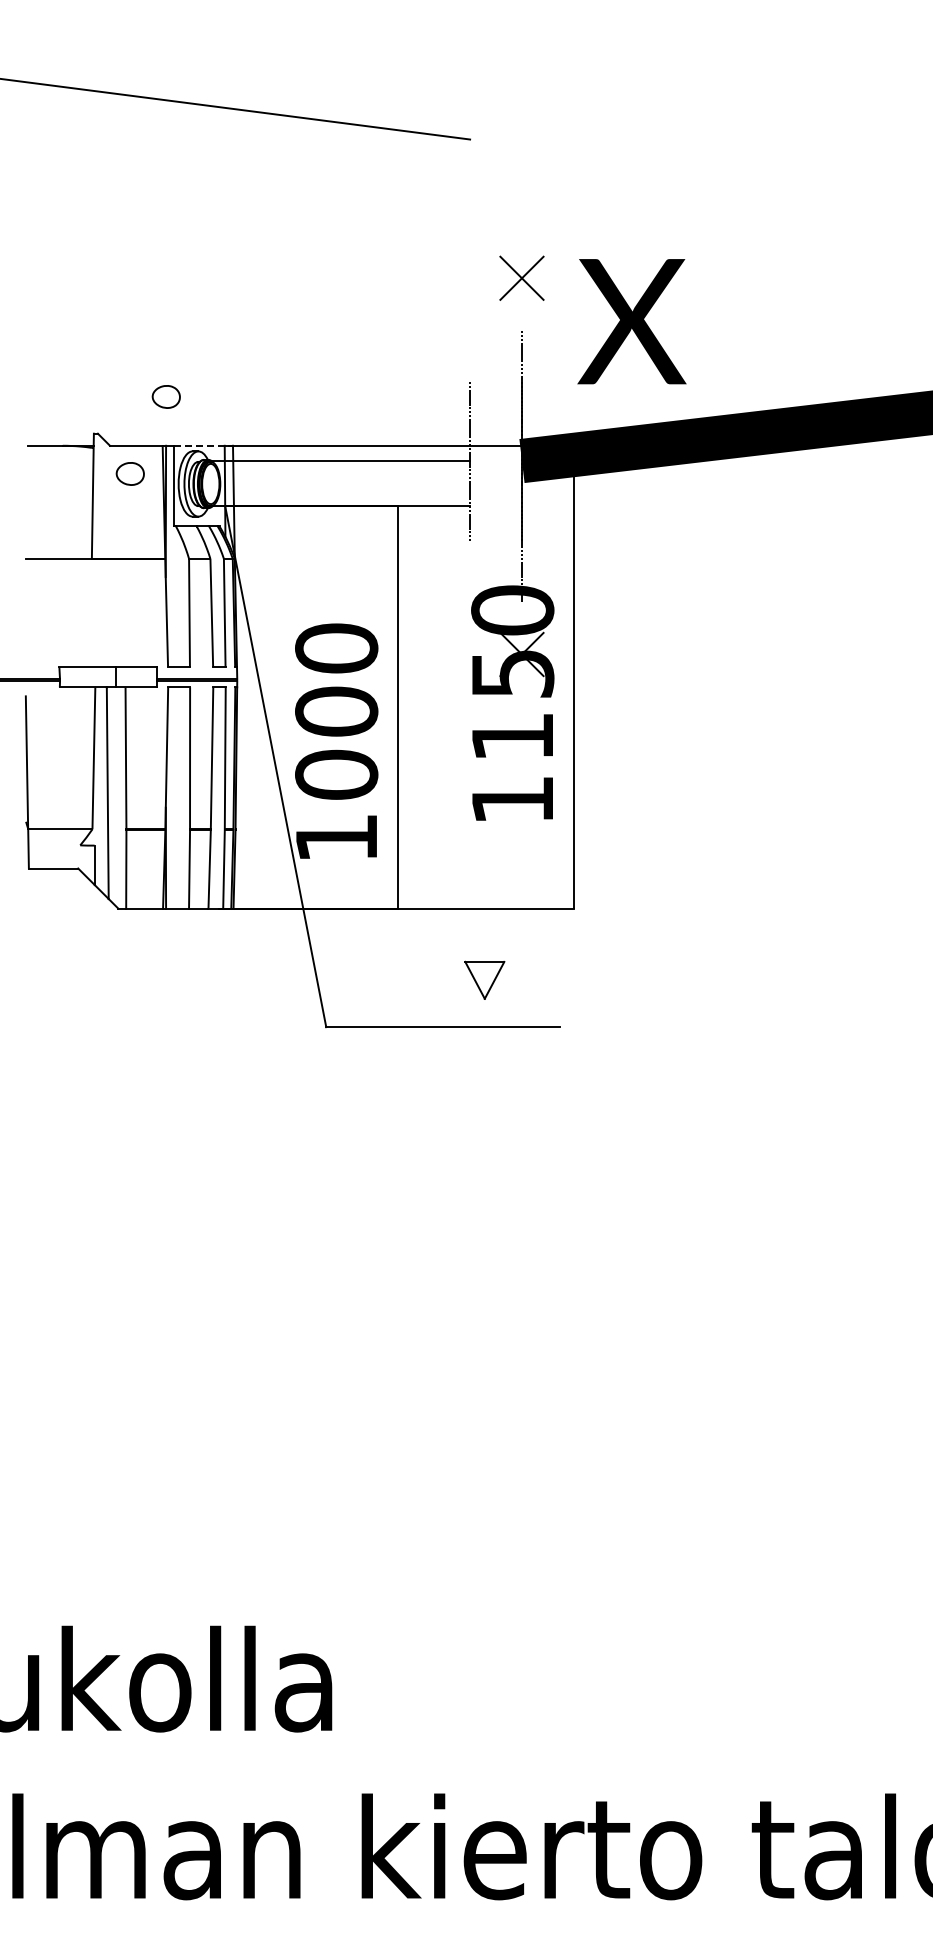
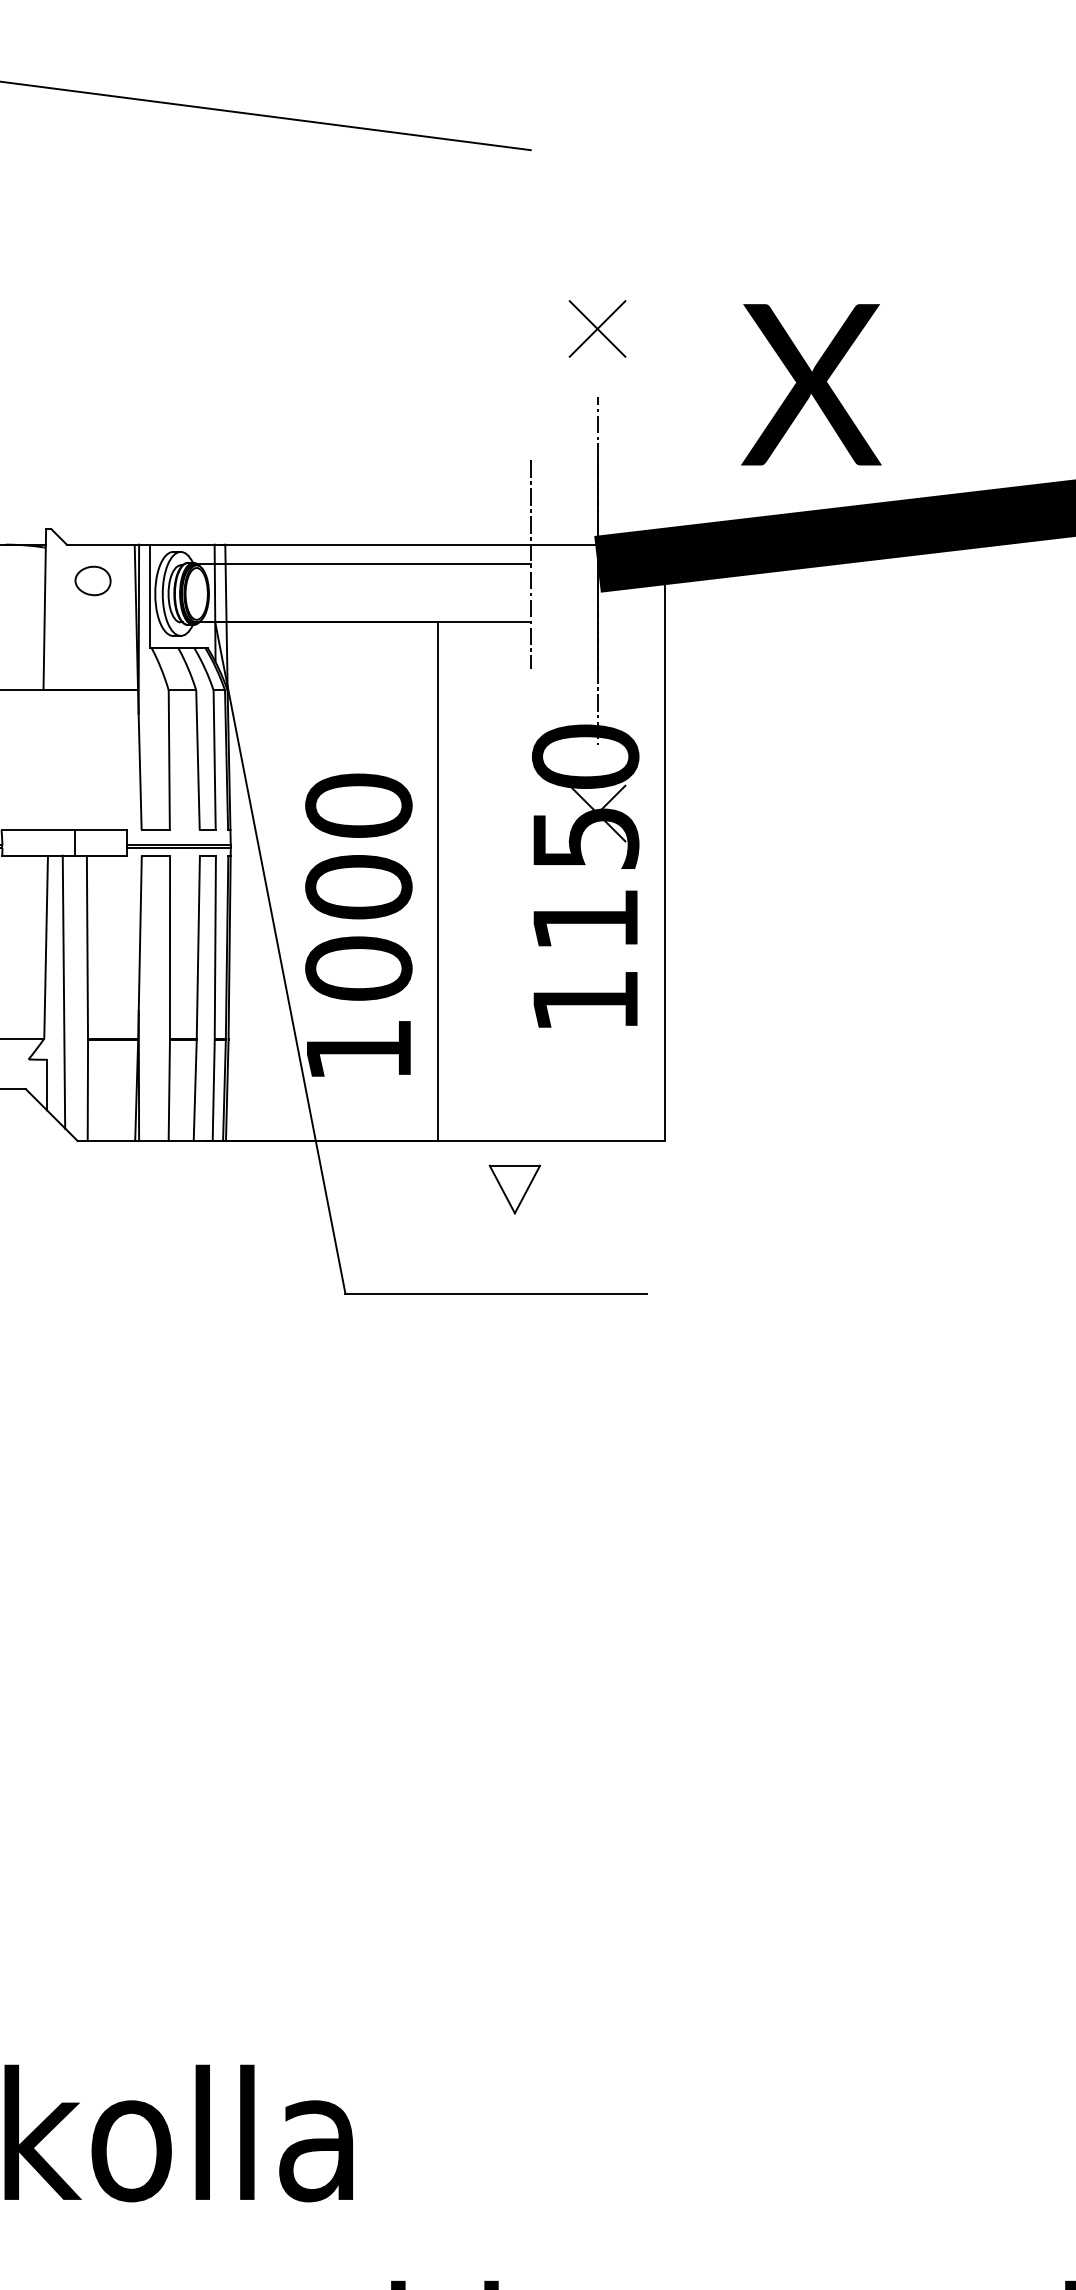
text: (631, 321) -> (810, 384), moved
part: (165, 396) -> (138, 481), removed
line: (200, 445) -> (183, 544), dashed -> solid
part: (484, 979) -> (514, 1188), moved

